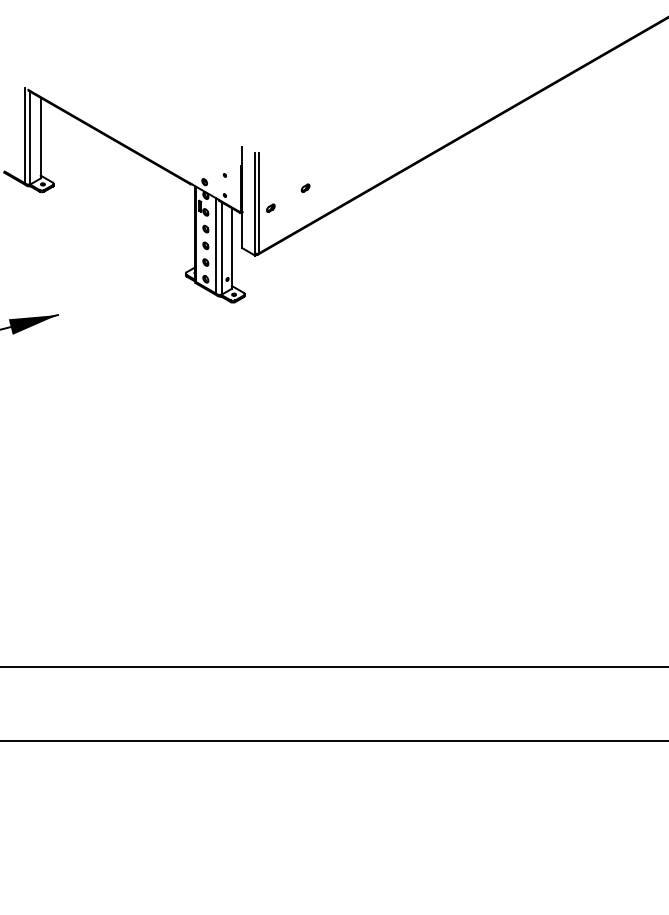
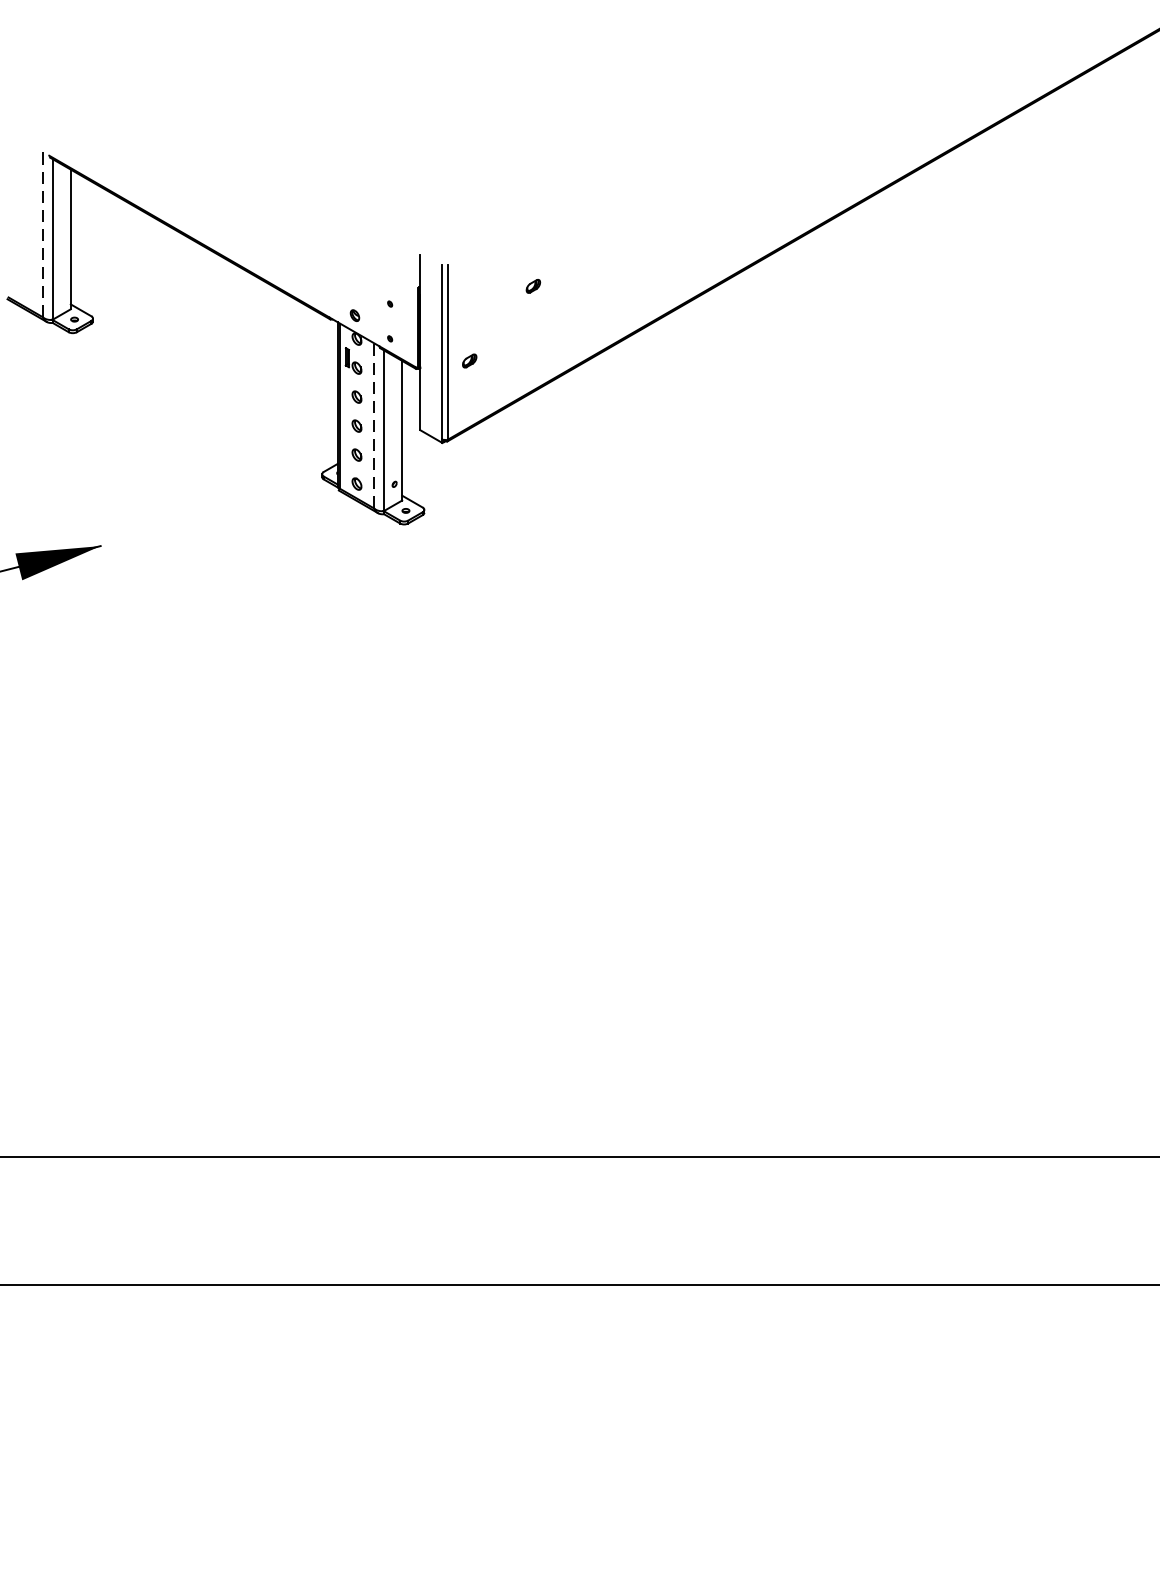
line: (24, 135) -> (42, 234), solid -> dashed
part: (305, 187) -> (533, 285), moved
line: (215, 245) -> (373, 425), solid -> dashed

